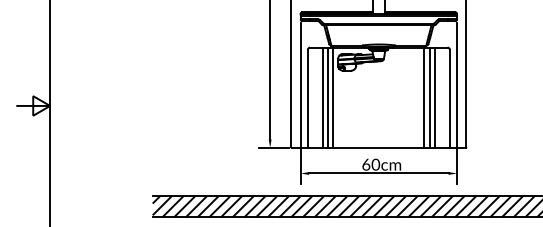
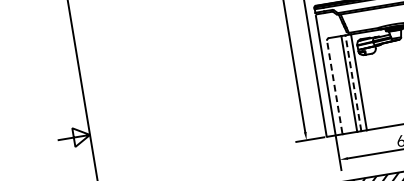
line: (327, 97) -> (353, 83), solid -> dashed
line: (307, 98) -> (334, 87), solid -> dashed

